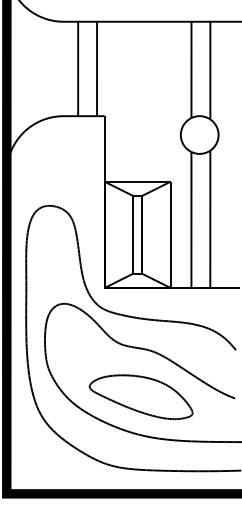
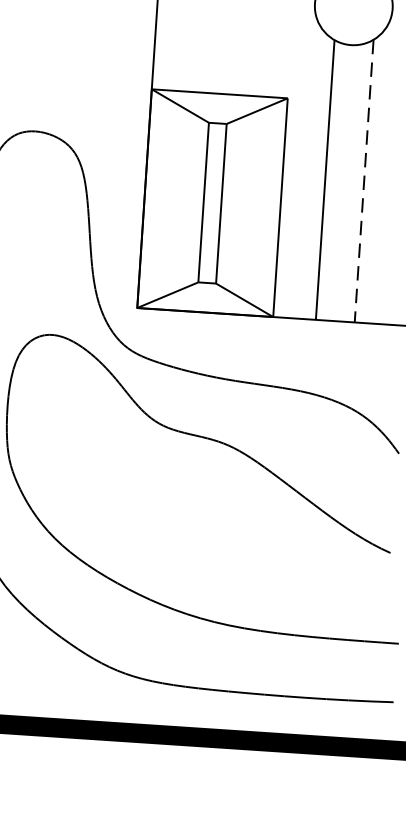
line: (210, 219) -> (364, 181), solid -> dashed
part: (140, 396) -> (196, 536), removed

